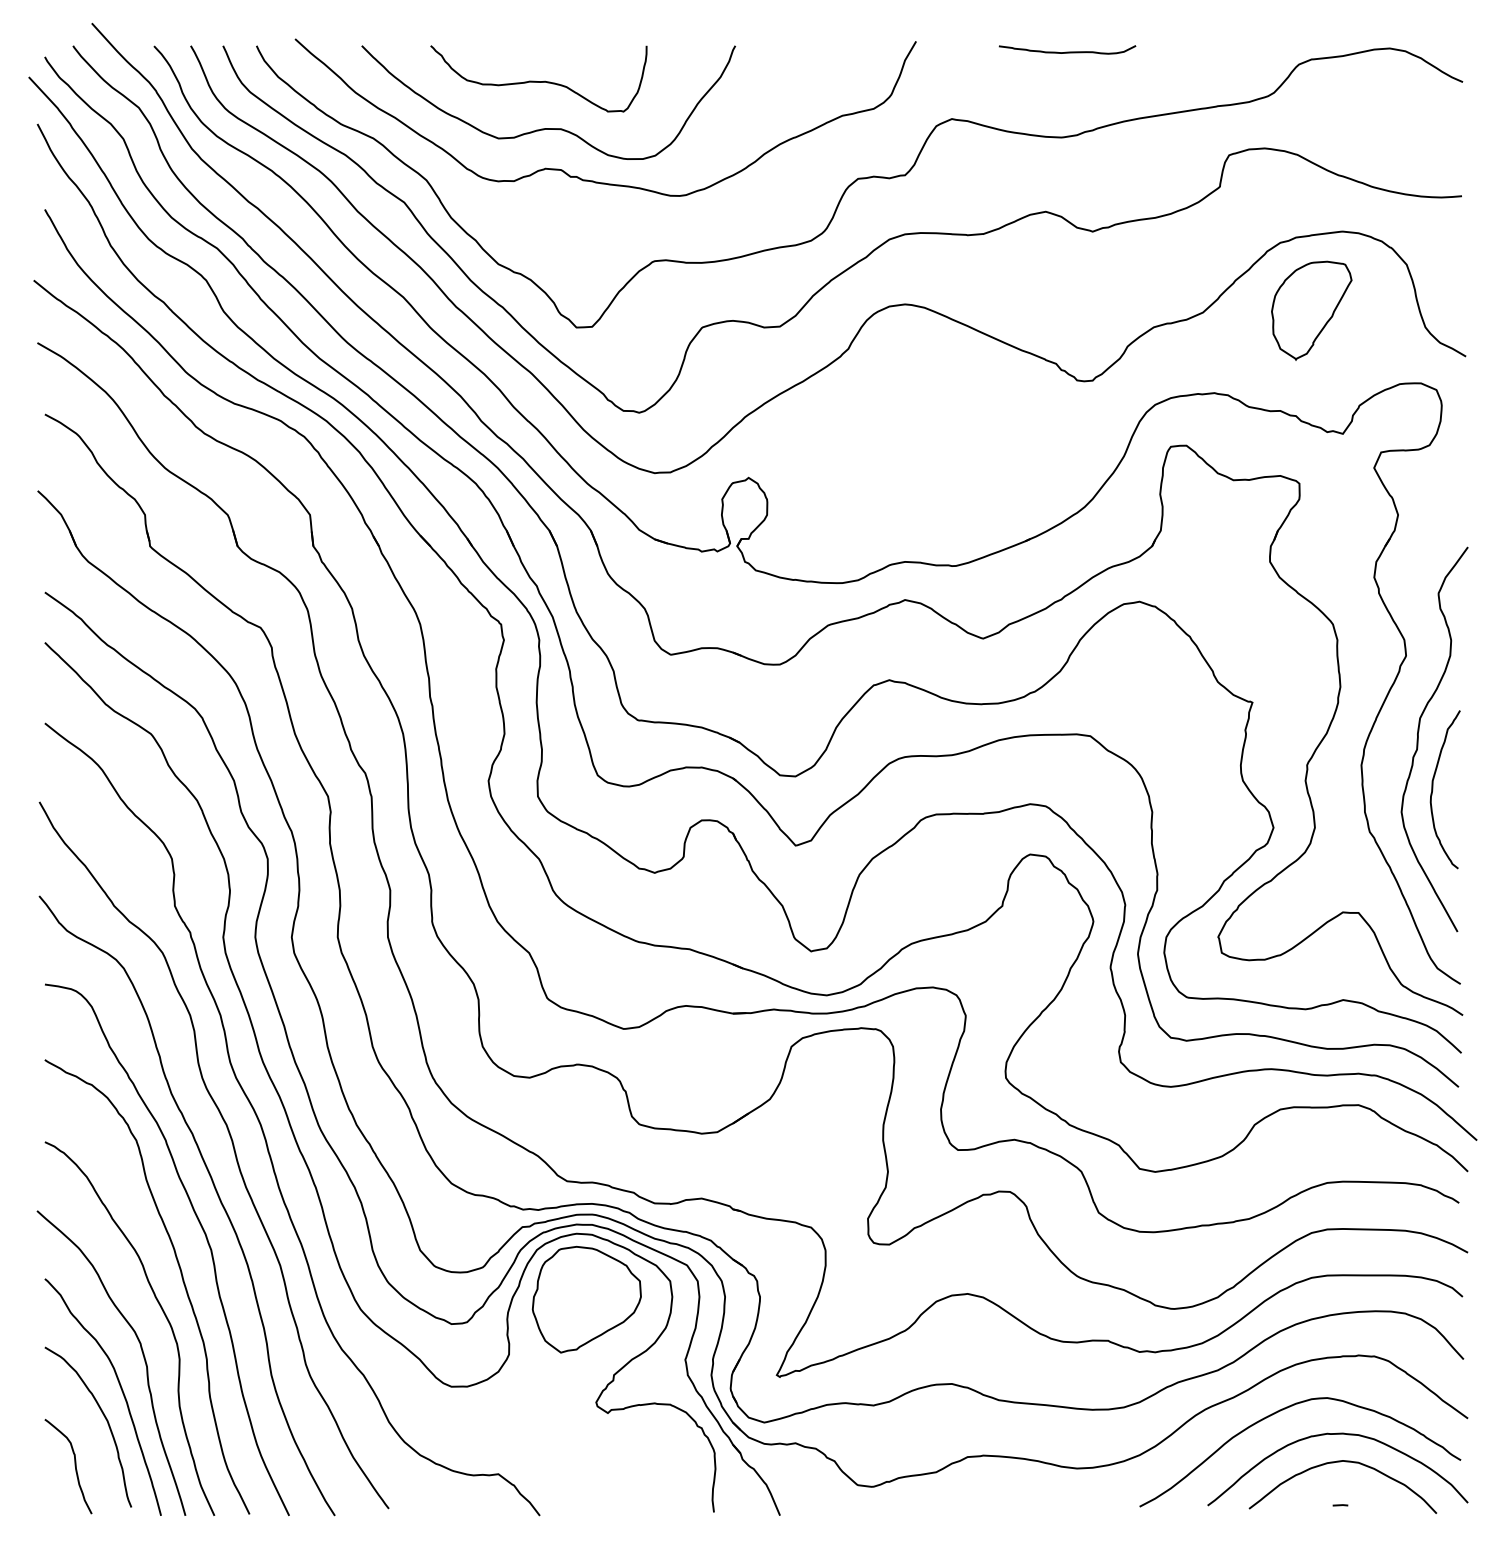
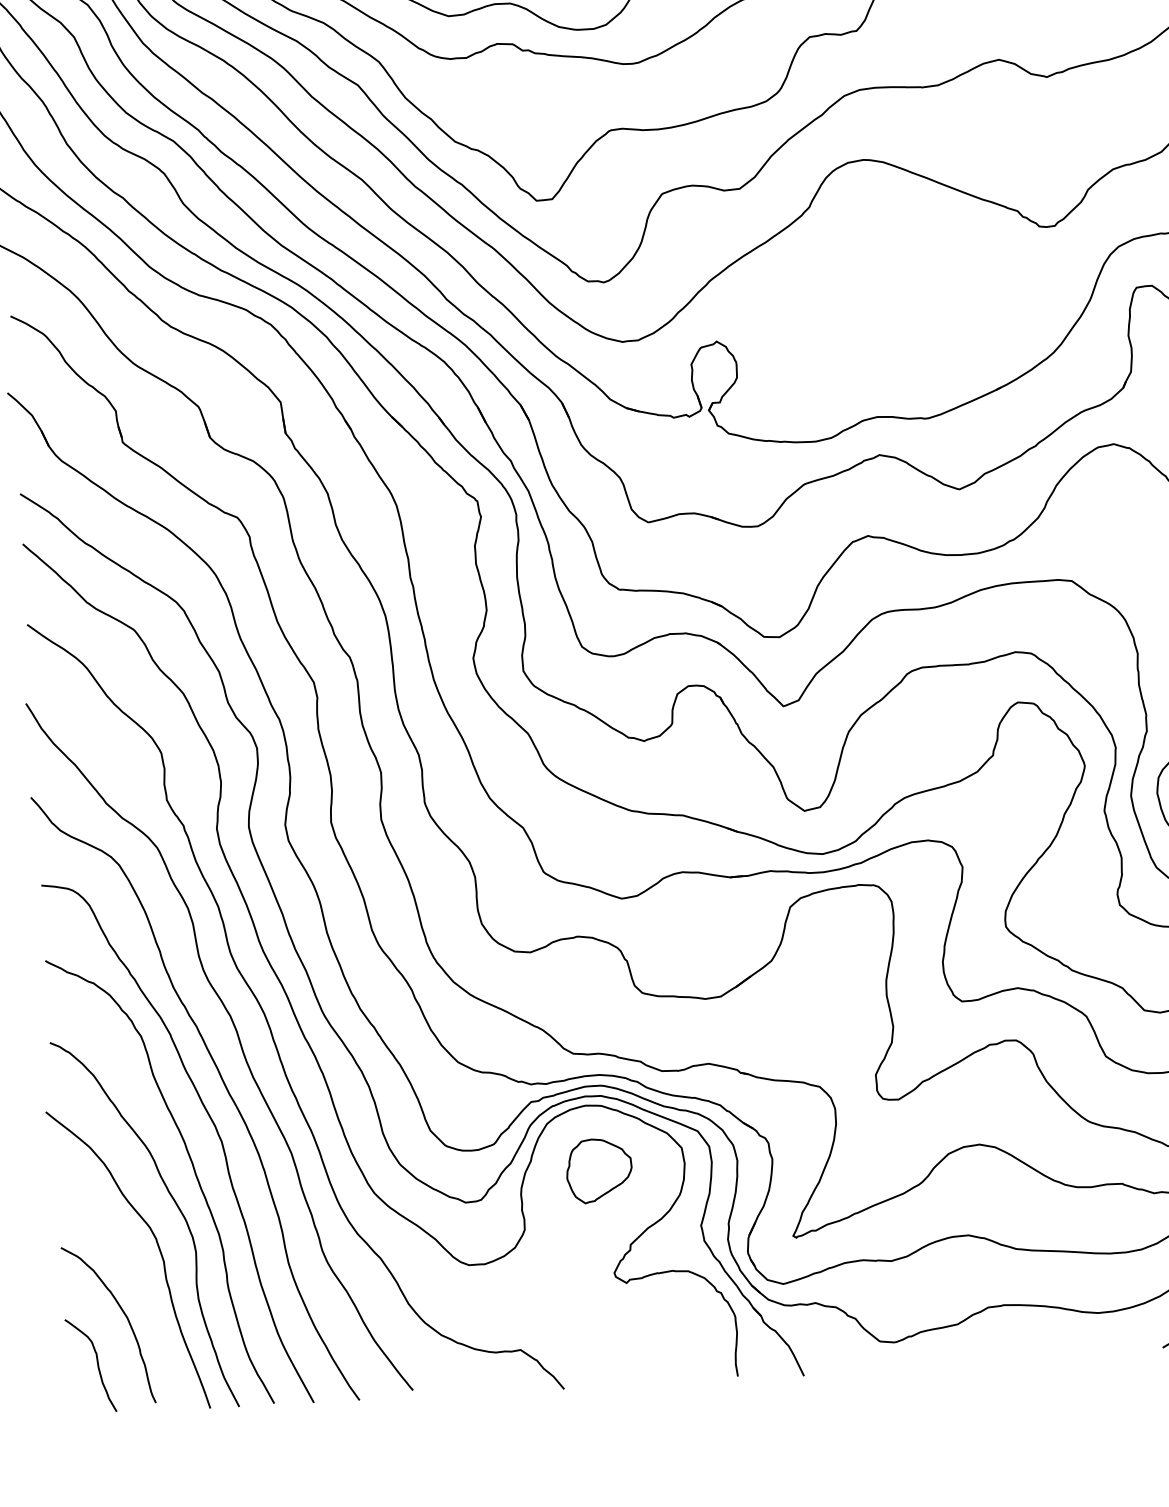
part: (586, 1299) -> (599, 1170), size x0.6
curve: (121, 1391) -> (139, 1287), removed

